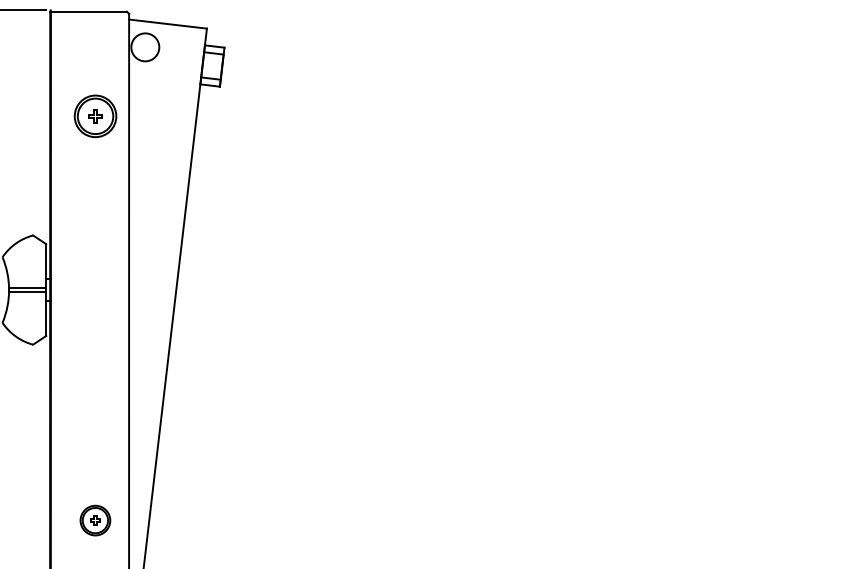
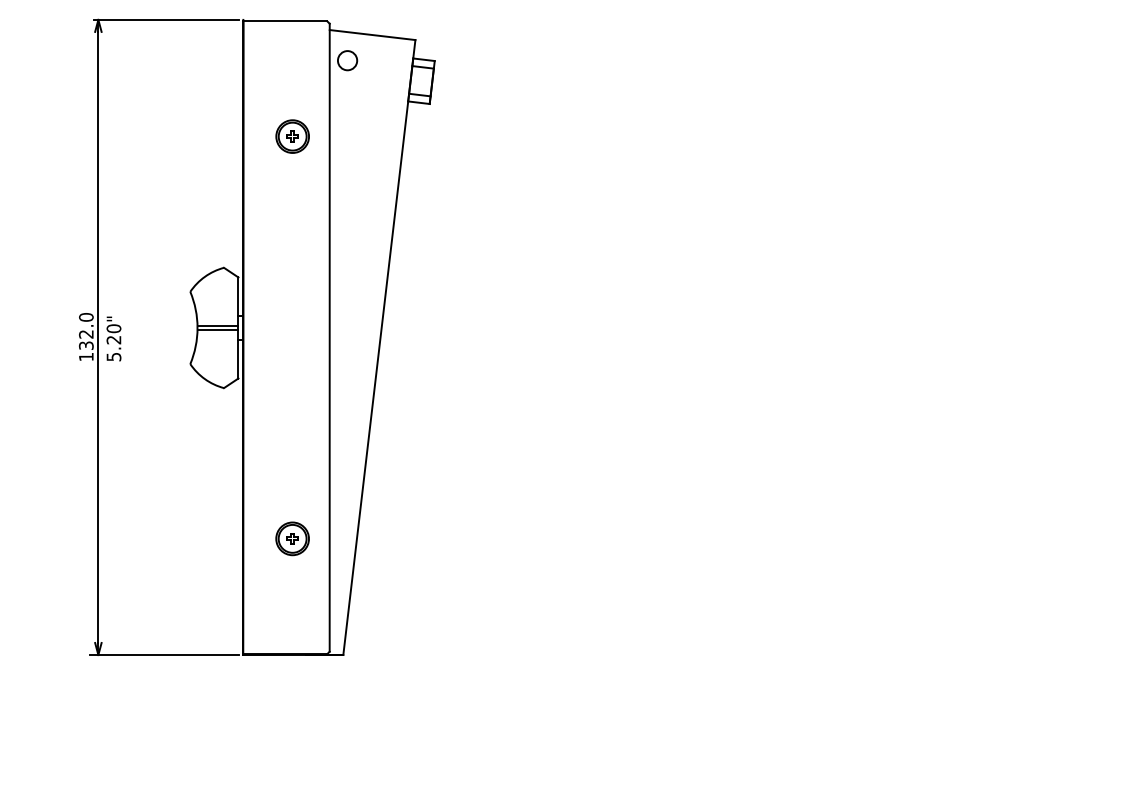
circle: (145, 47) -> (347, 60), size x0.62
part: (95, 116) -> (292, 136), size x0.71
part: (95, 520) -> (292, 538), moved

